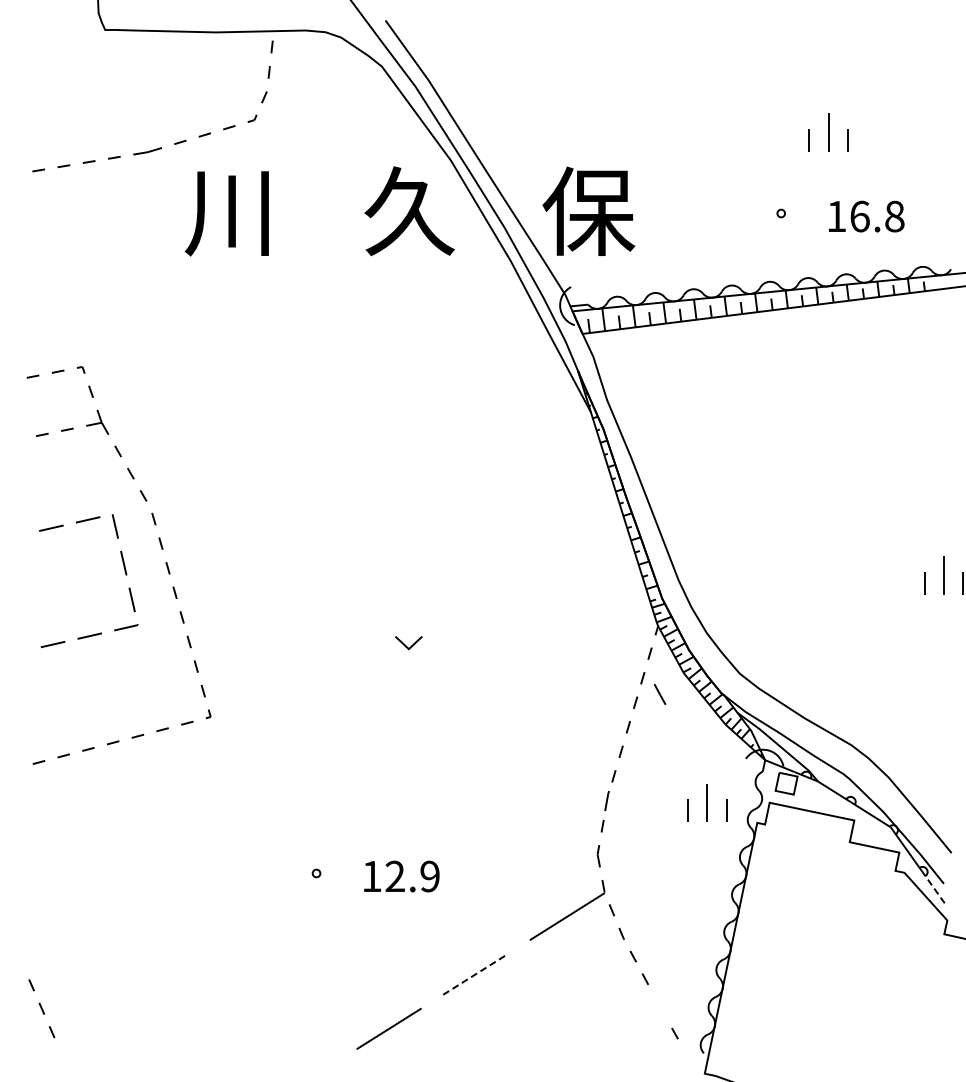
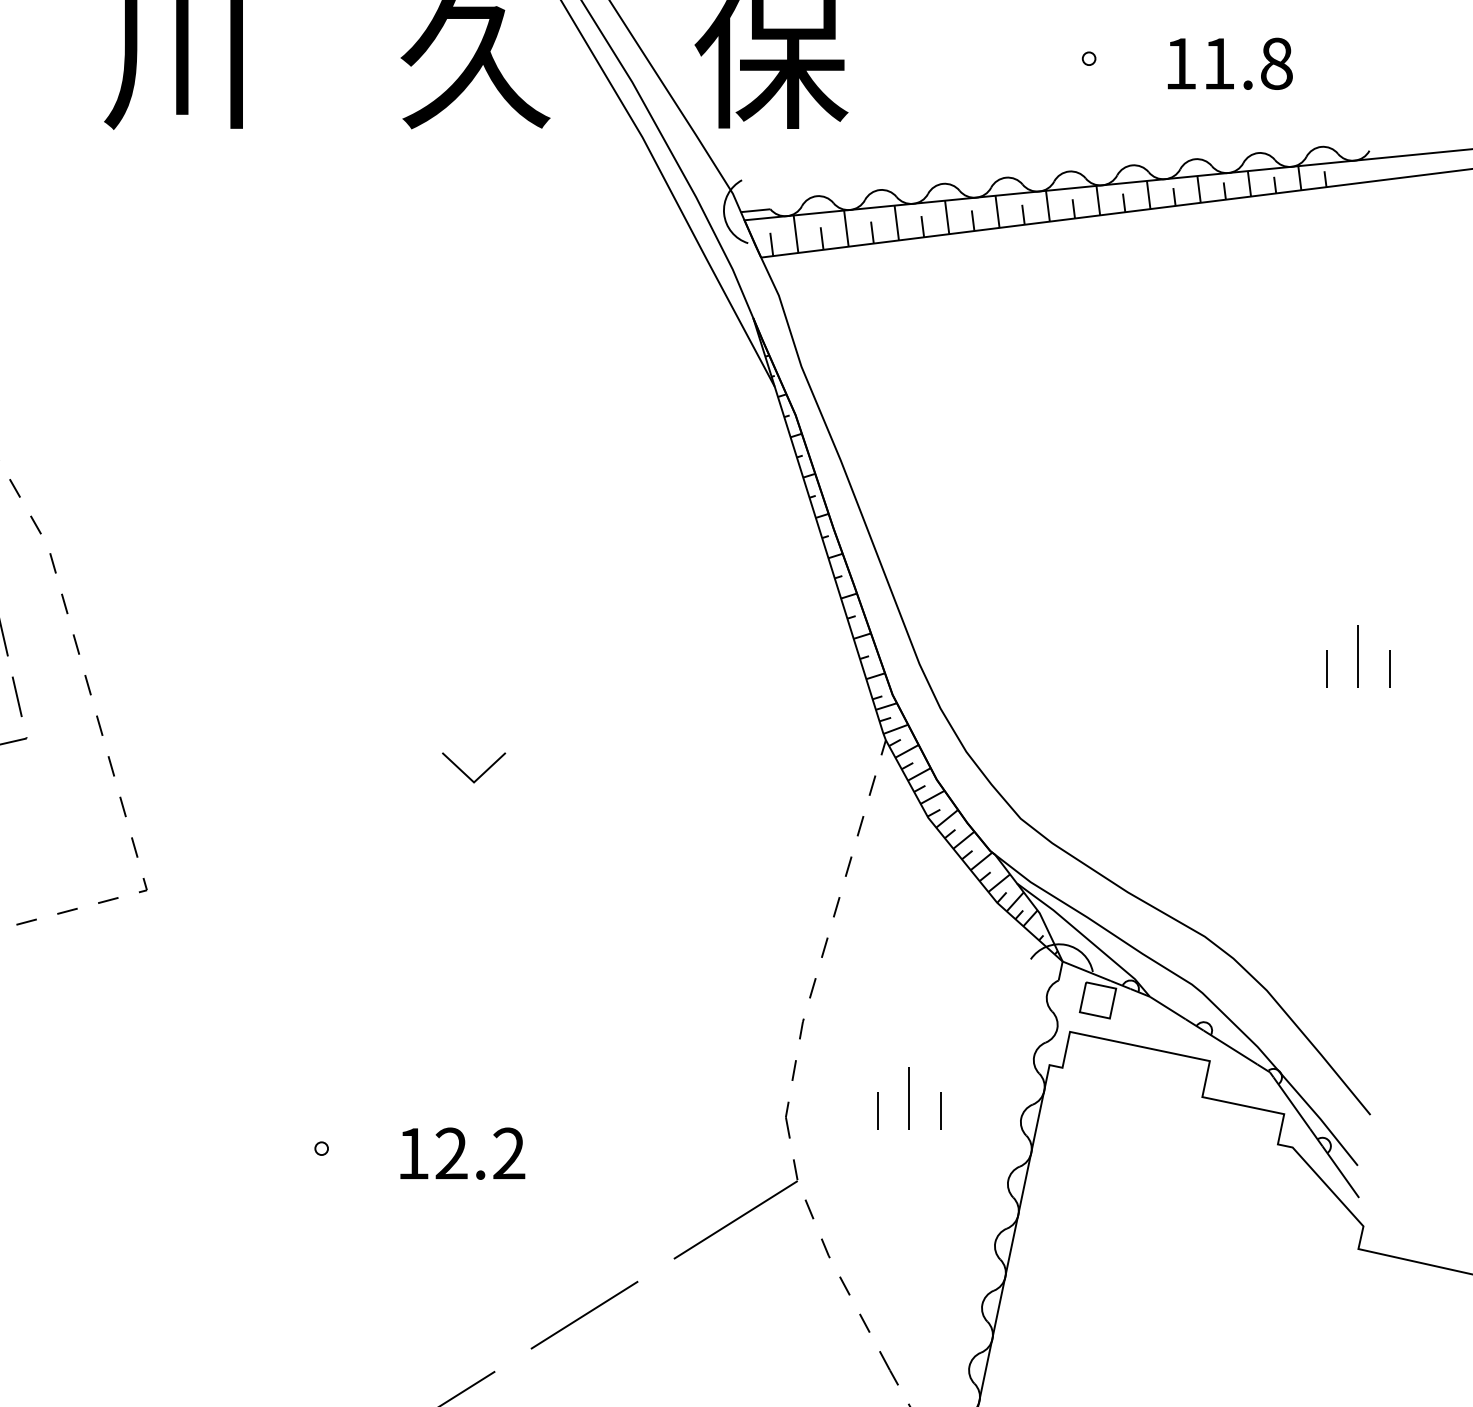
text: (859, 216) -> (1218, 63), 16.8 -> 11.8
part: (408, 642) -> (473, 767), size x1.43
line: (659, 694) -> (888, 1368), moved
part: (607, 800) -> (802, 1028), size x0.62
part: (707, 802) -> (909, 1097), moved
text: (429, 876) -> (508, 1153), 12.9 -> 12.2
line: (933, 887) -> (1340, 1171), dashed -> solid
line: (476, 974) -> (585, 1315), dashed -> solid

